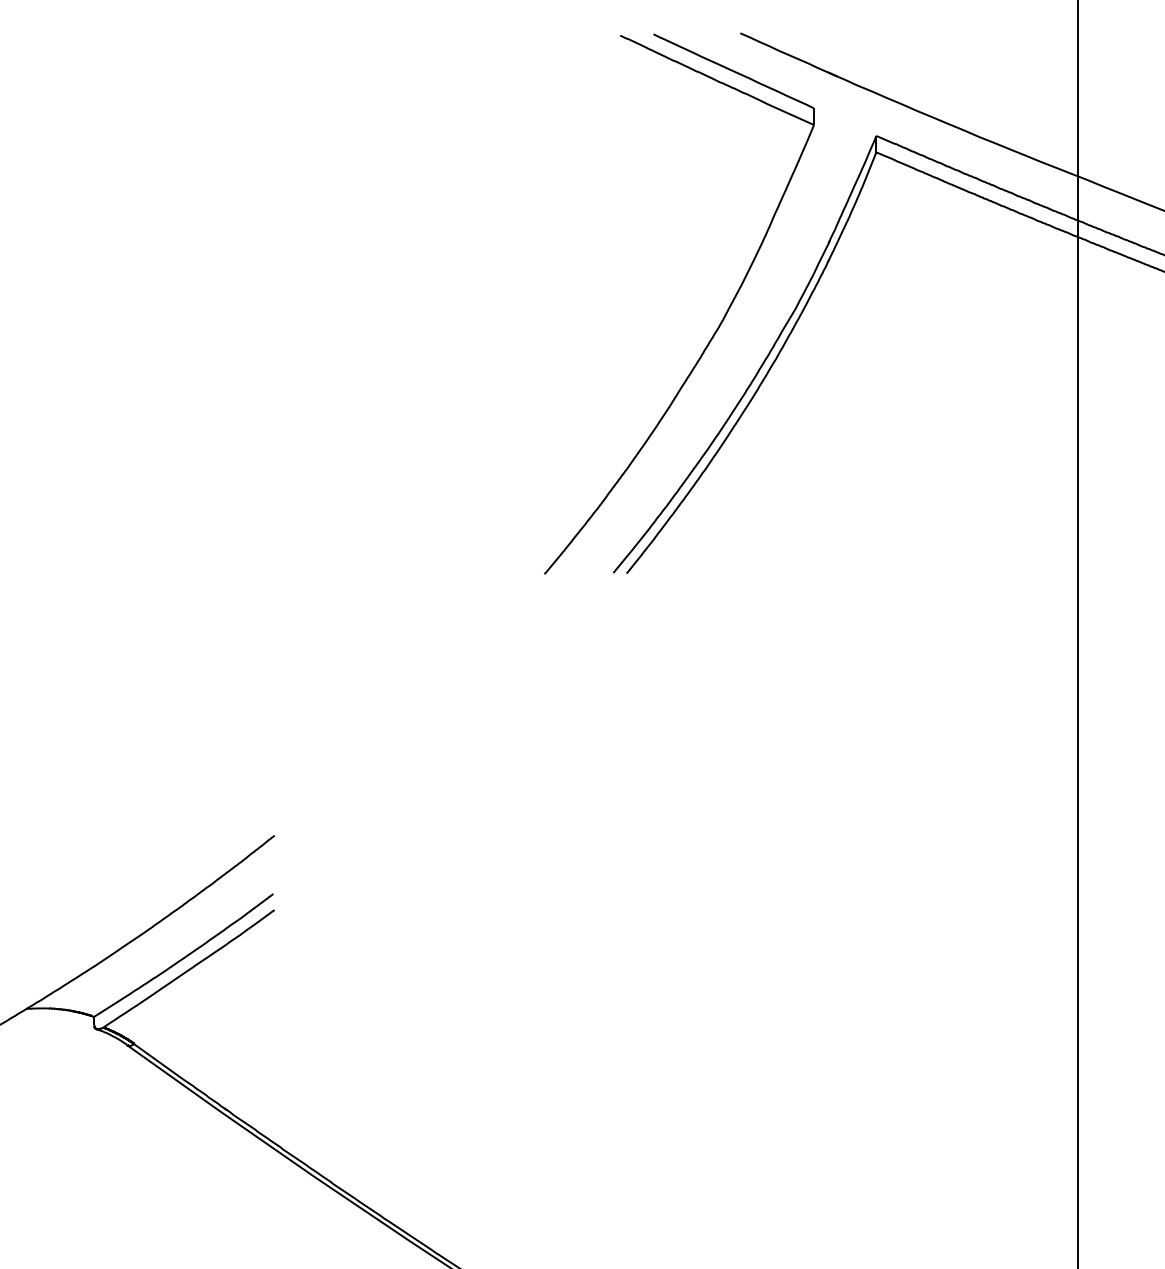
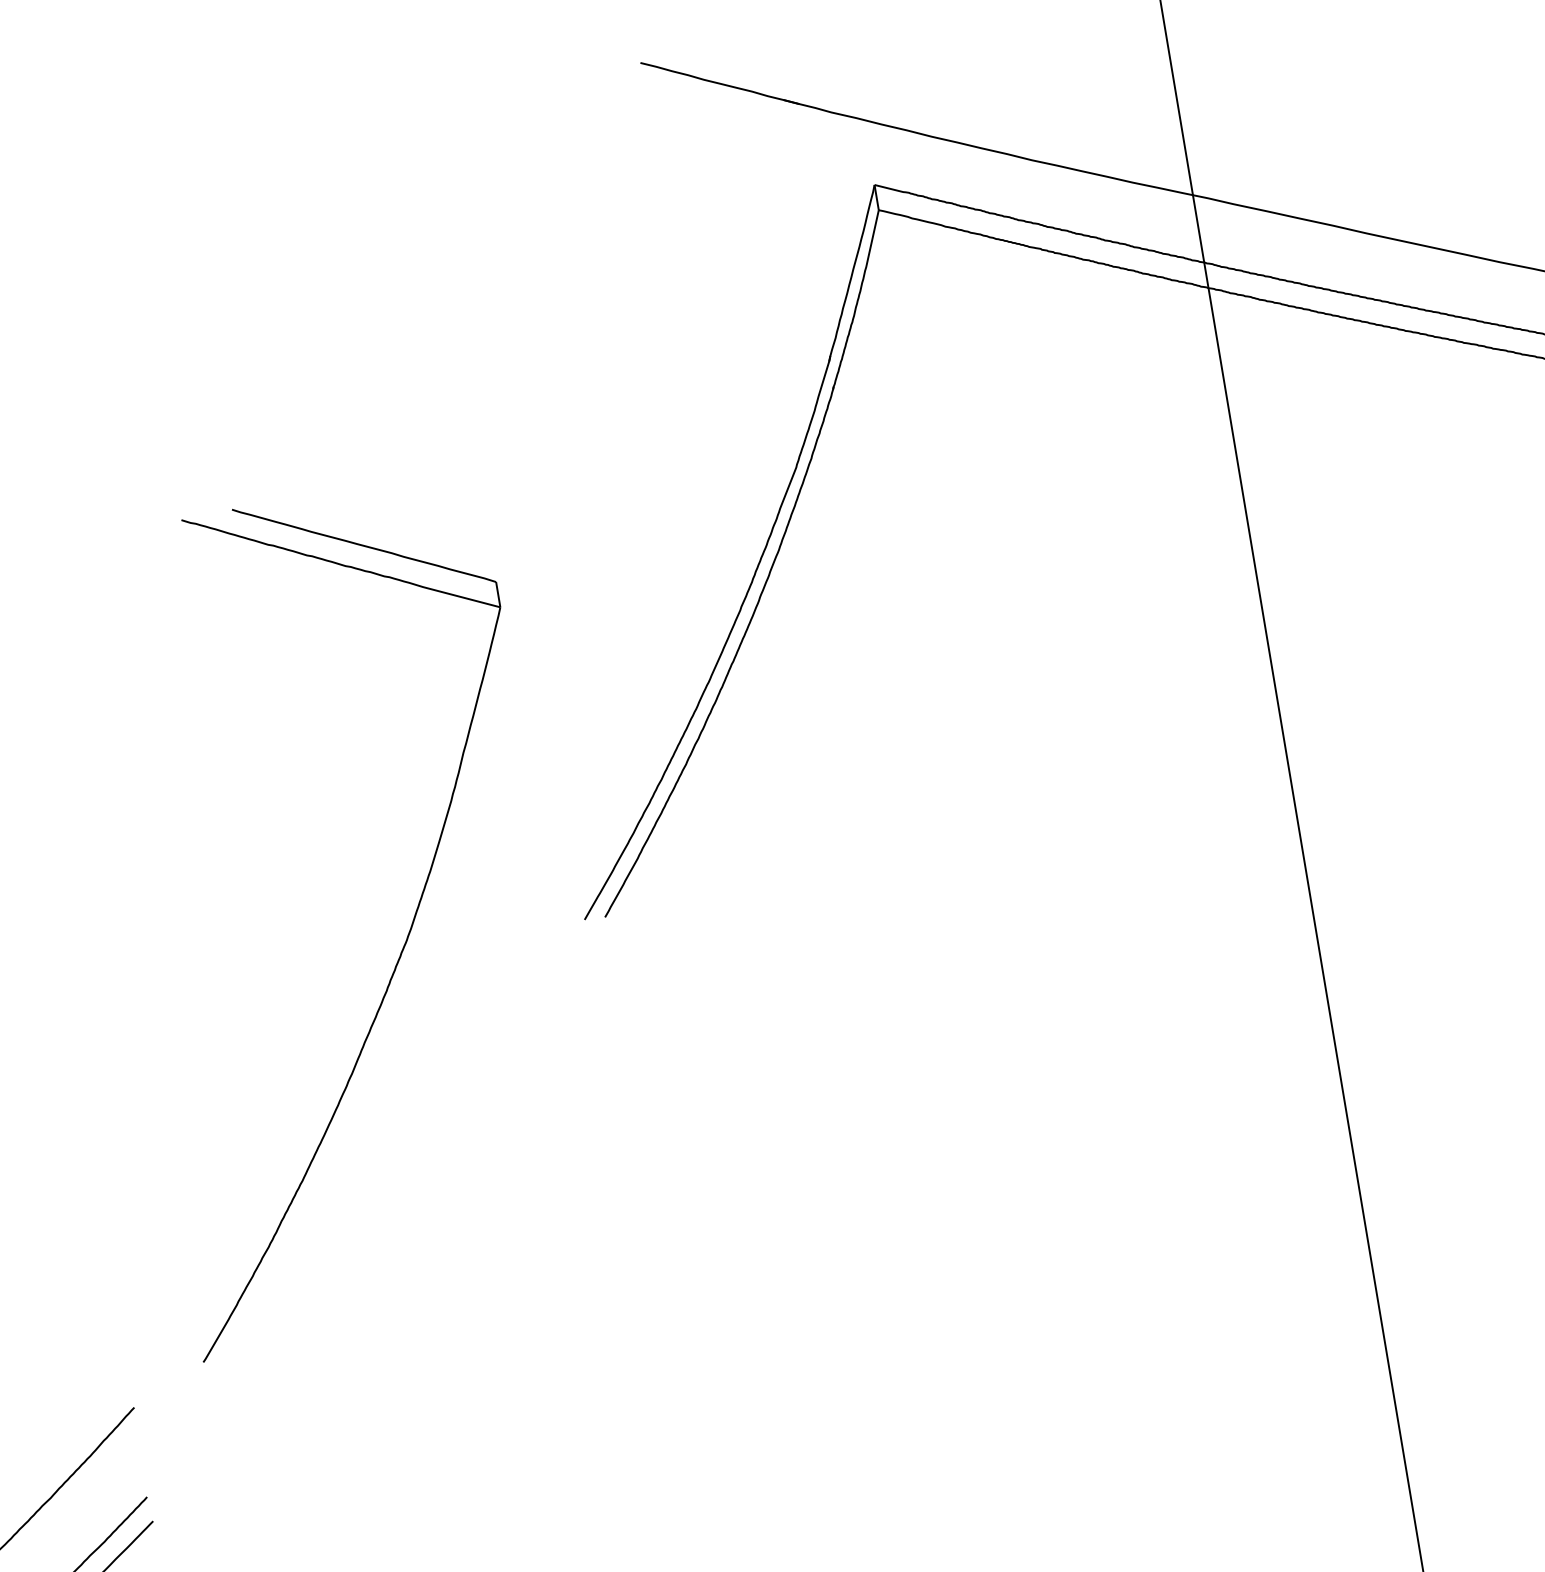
part: (719, 323) -> (406, 934), moved

